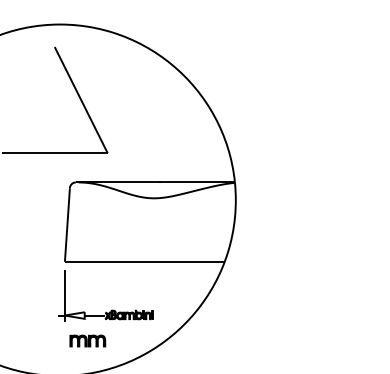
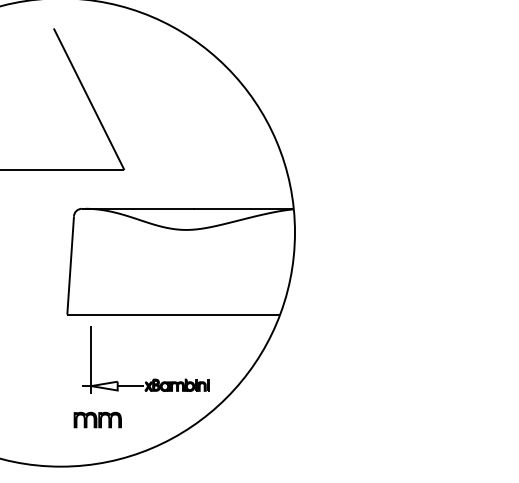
part: (111, 309) -> (153, 378), moved

